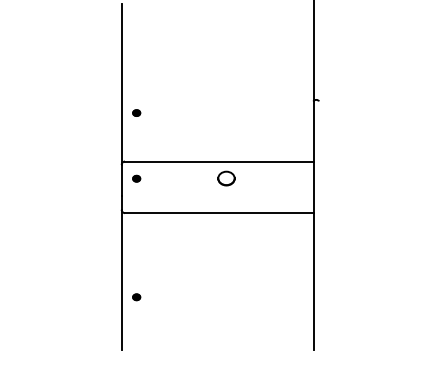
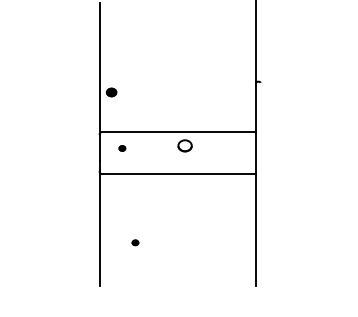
part: (136, 112) -> (111, 91), size x1.6
part: (136, 178) -> (122, 148), moved
part: (136, 297) -> (135, 243), moved

